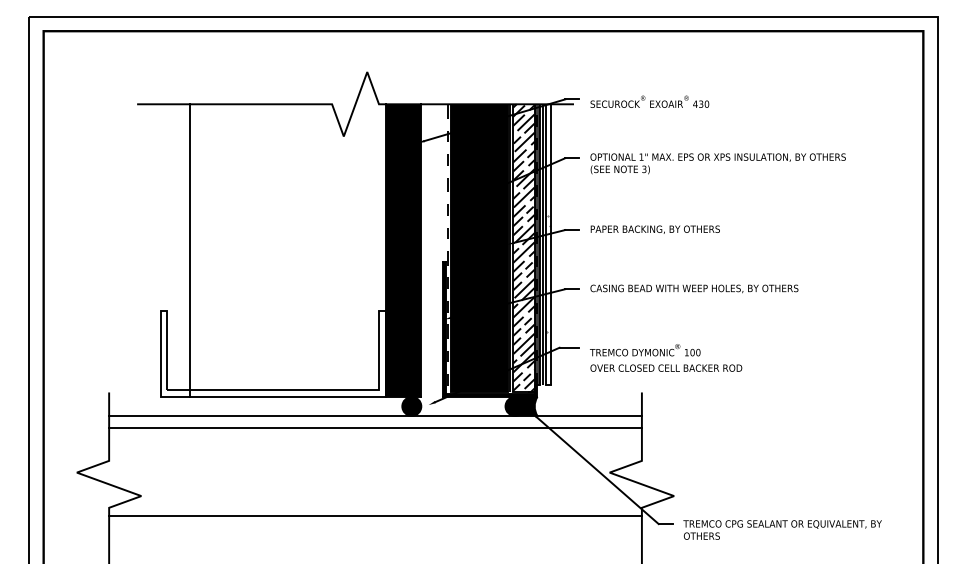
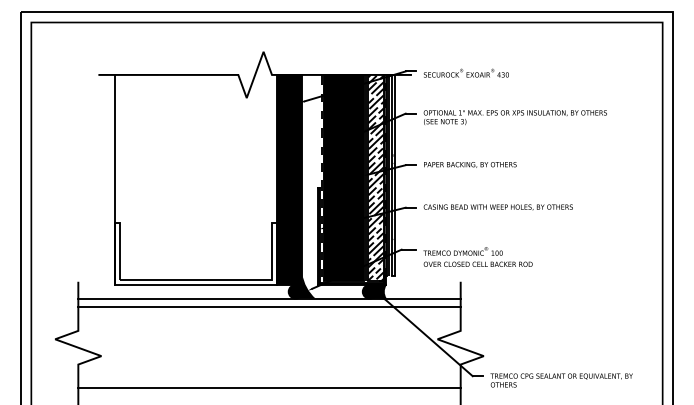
line: (190, 249) -> (115, 179), moved
fill: (425, 399) -> (305, 286), added
line: (375, 516) -> (269, 388), moved

